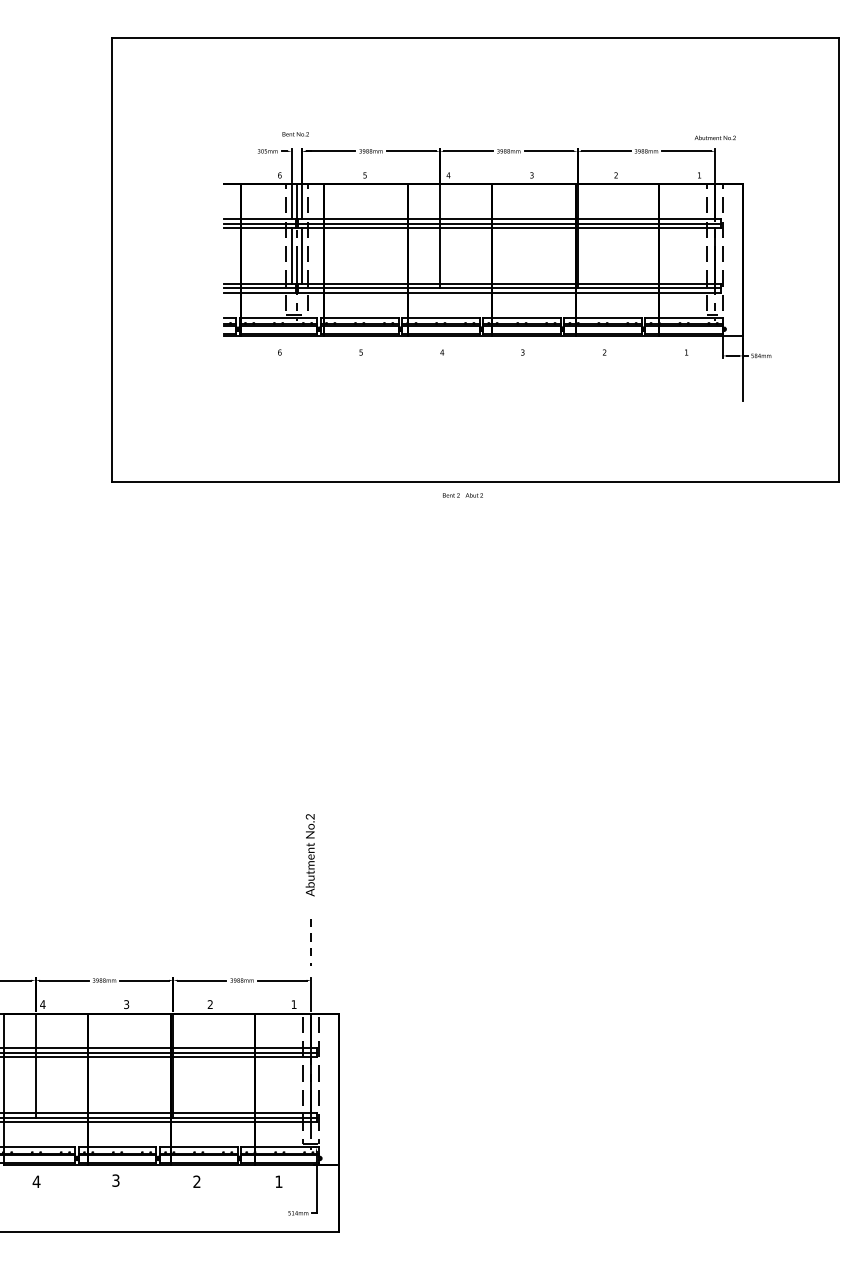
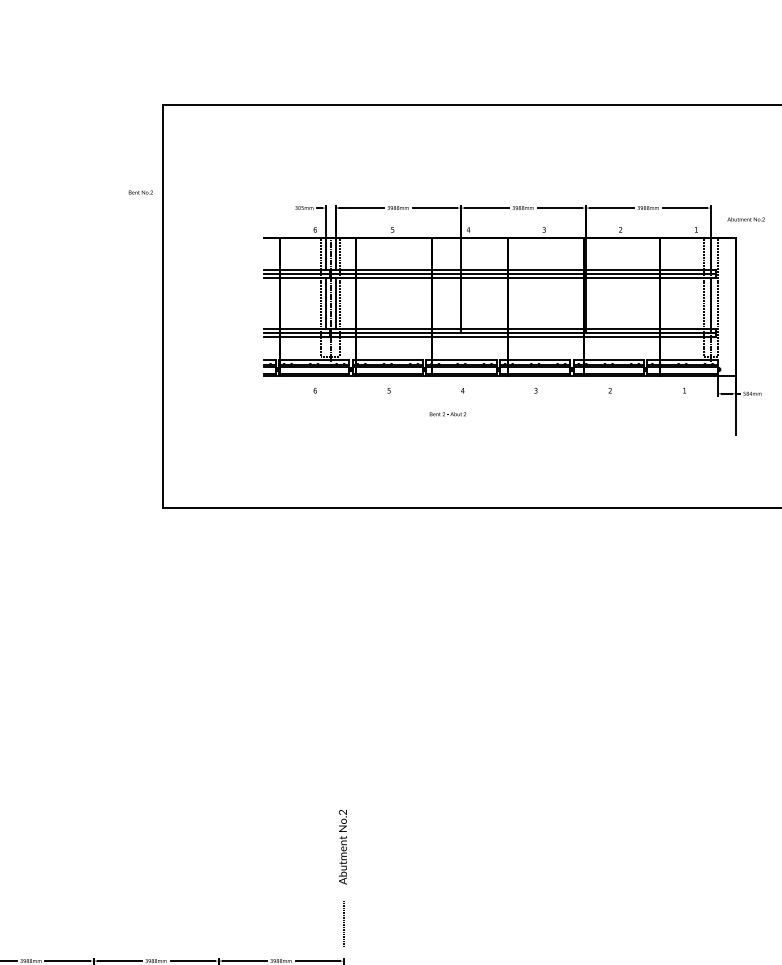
text: (295, 134) -> (140, 192), moved
text: (714, 137) -> (745, 219), moved
text: (462, 495) -> (447, 414), moved

